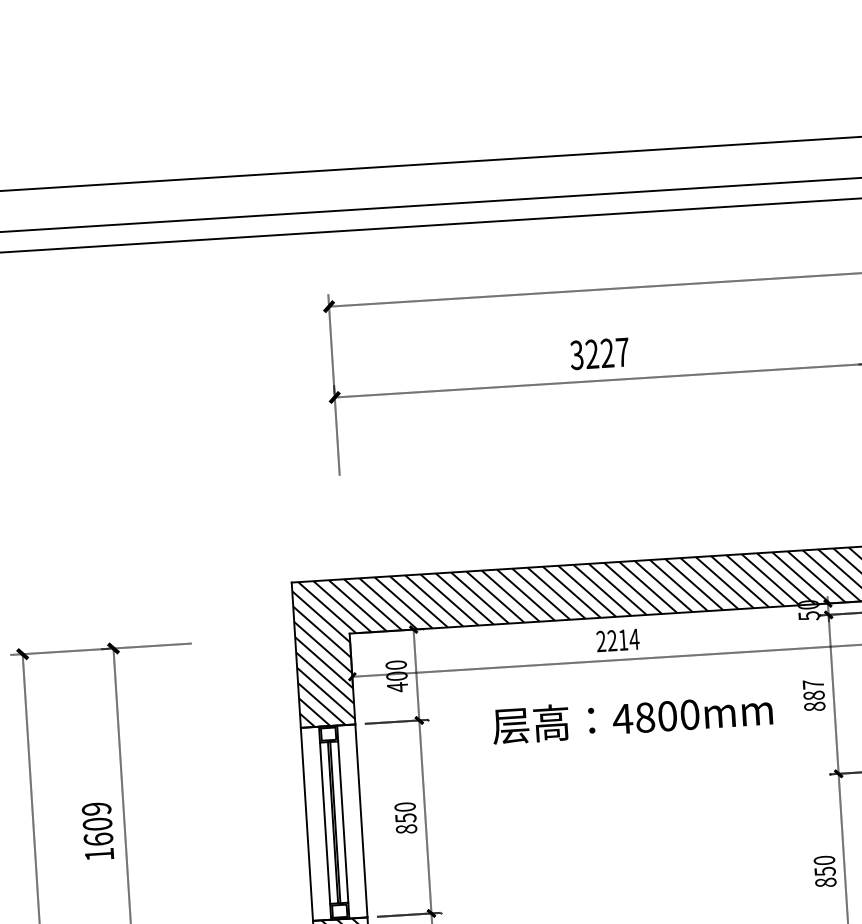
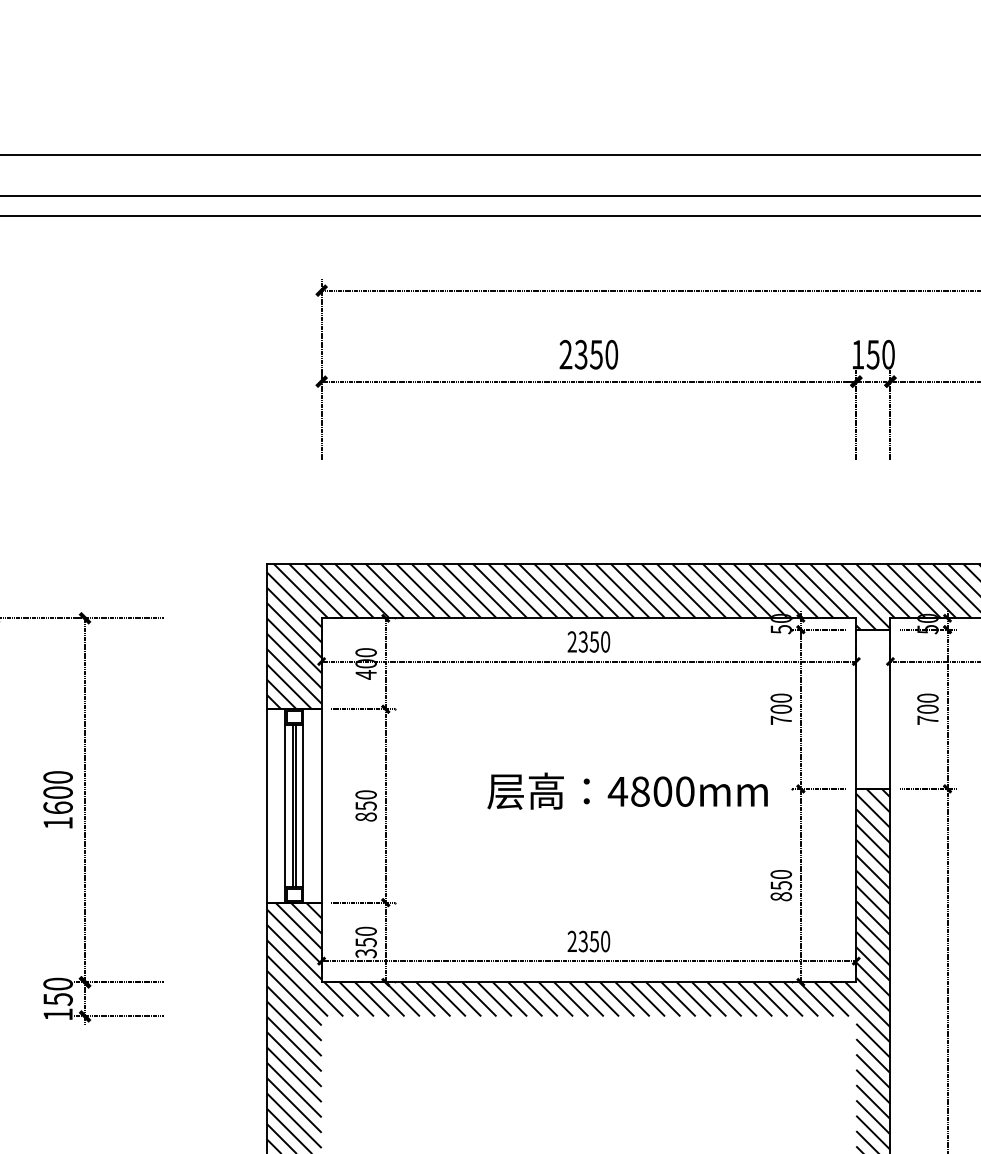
text: (599, 353) -> (588, 354), 3227 -> 2350
text: (623, 639) -> (594, 641), 2214 -> 2350
text: (814, 694) -> (781, 708), 887 -> 700
text: (632, 717) -> (627, 790), moved
text: (96, 809) -> (57, 777), 1609 -> 1600

